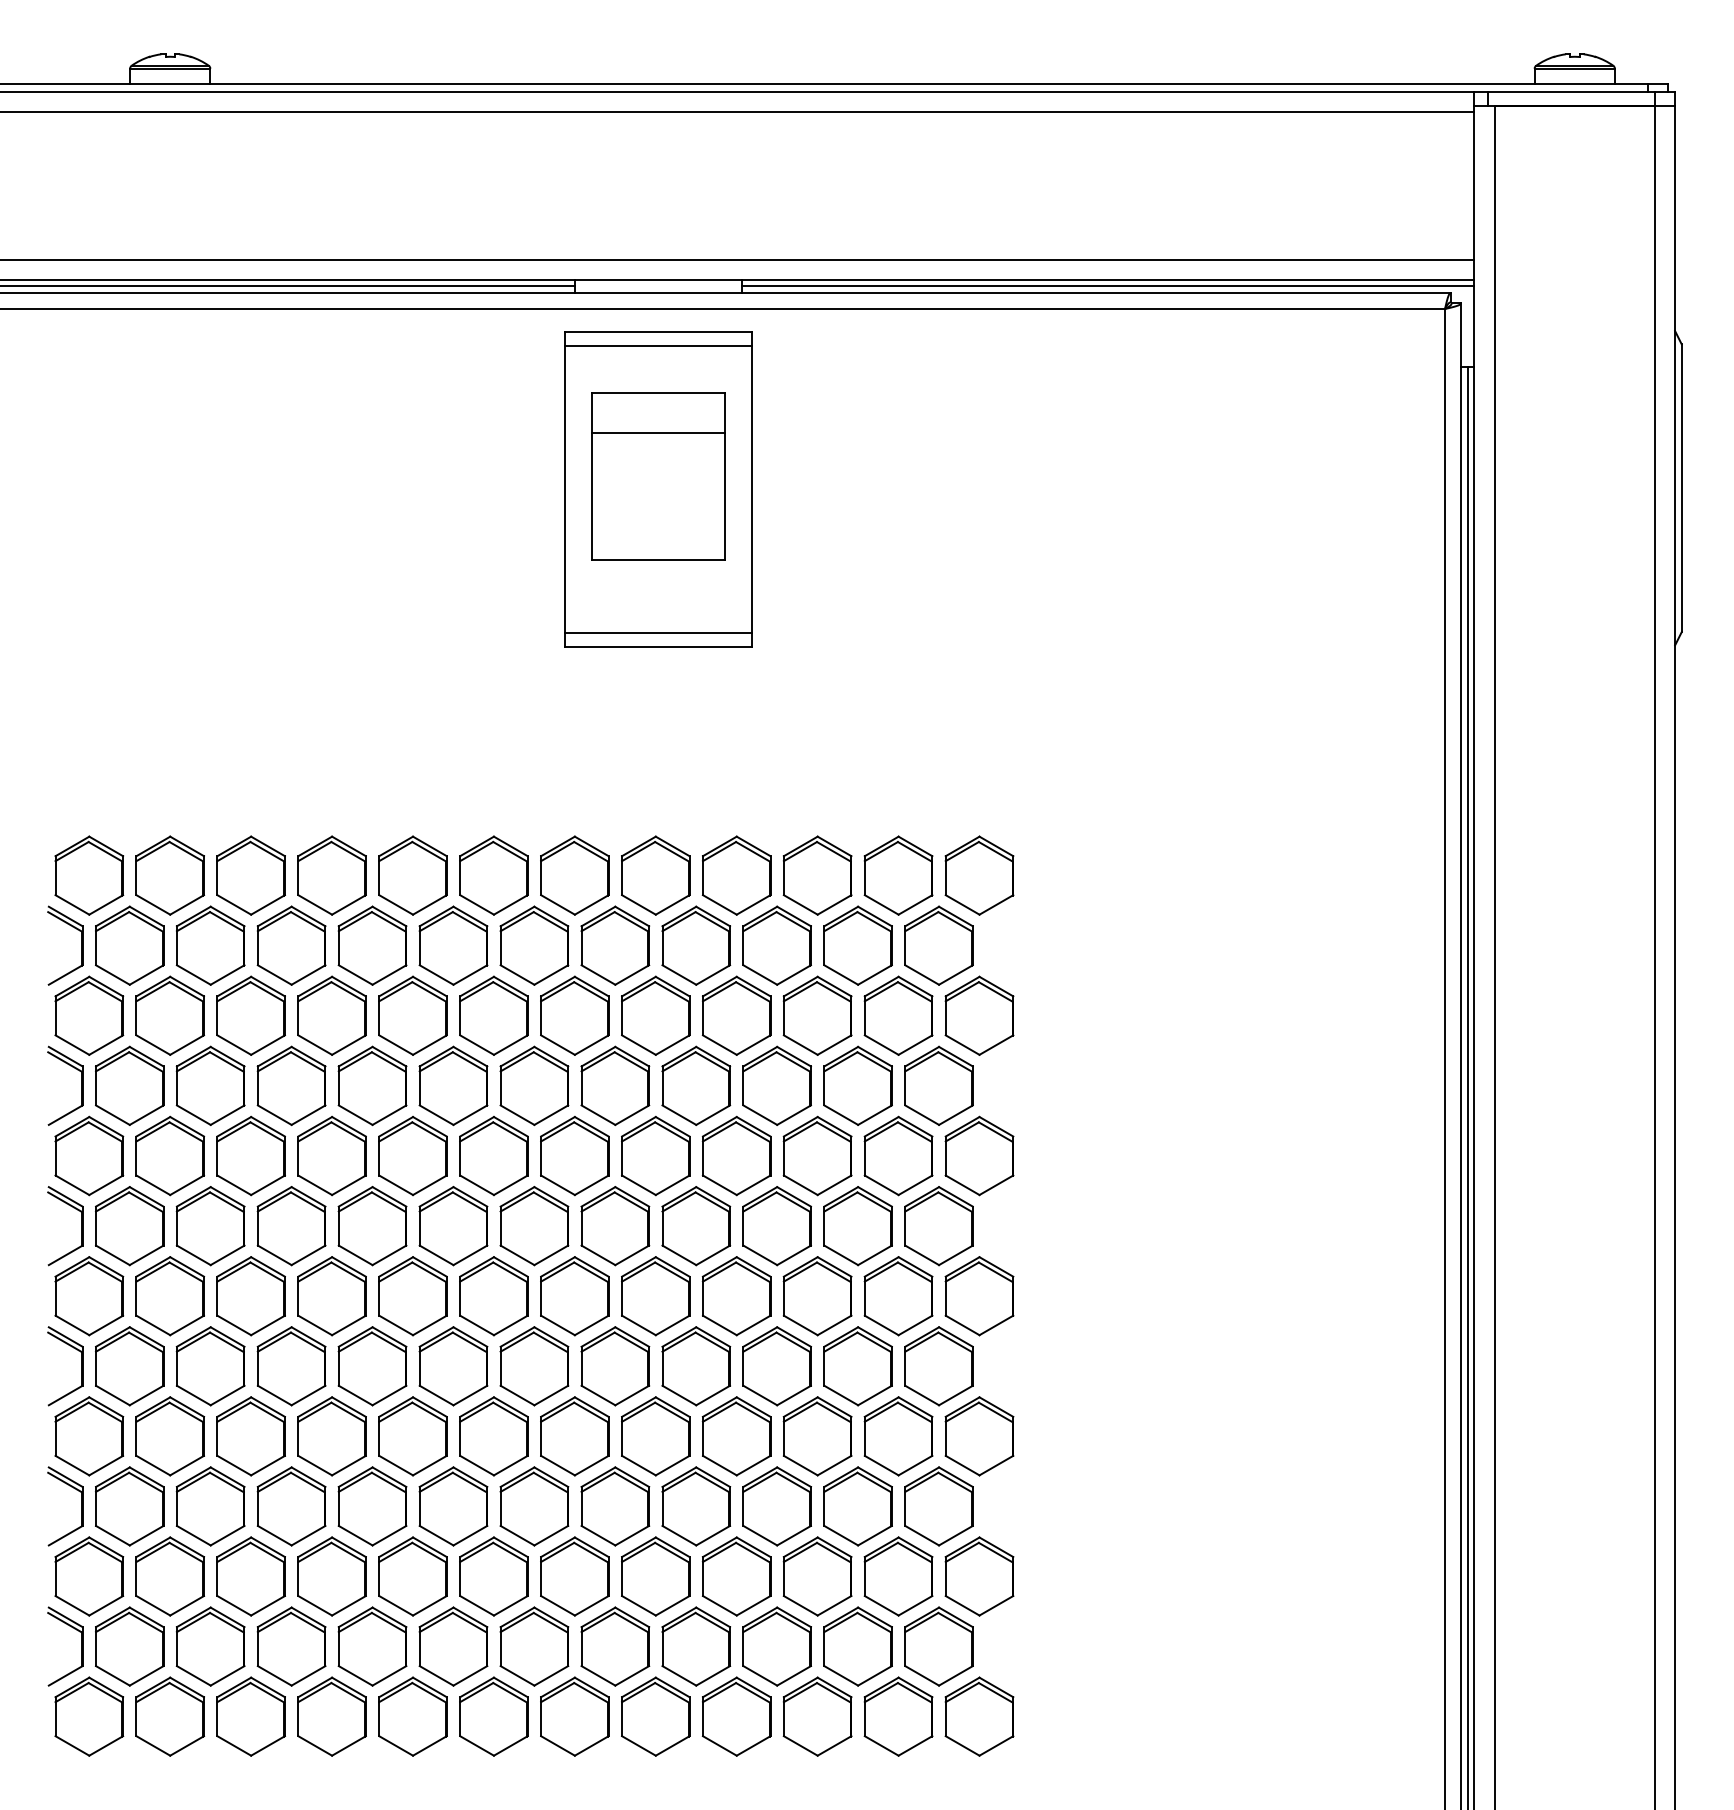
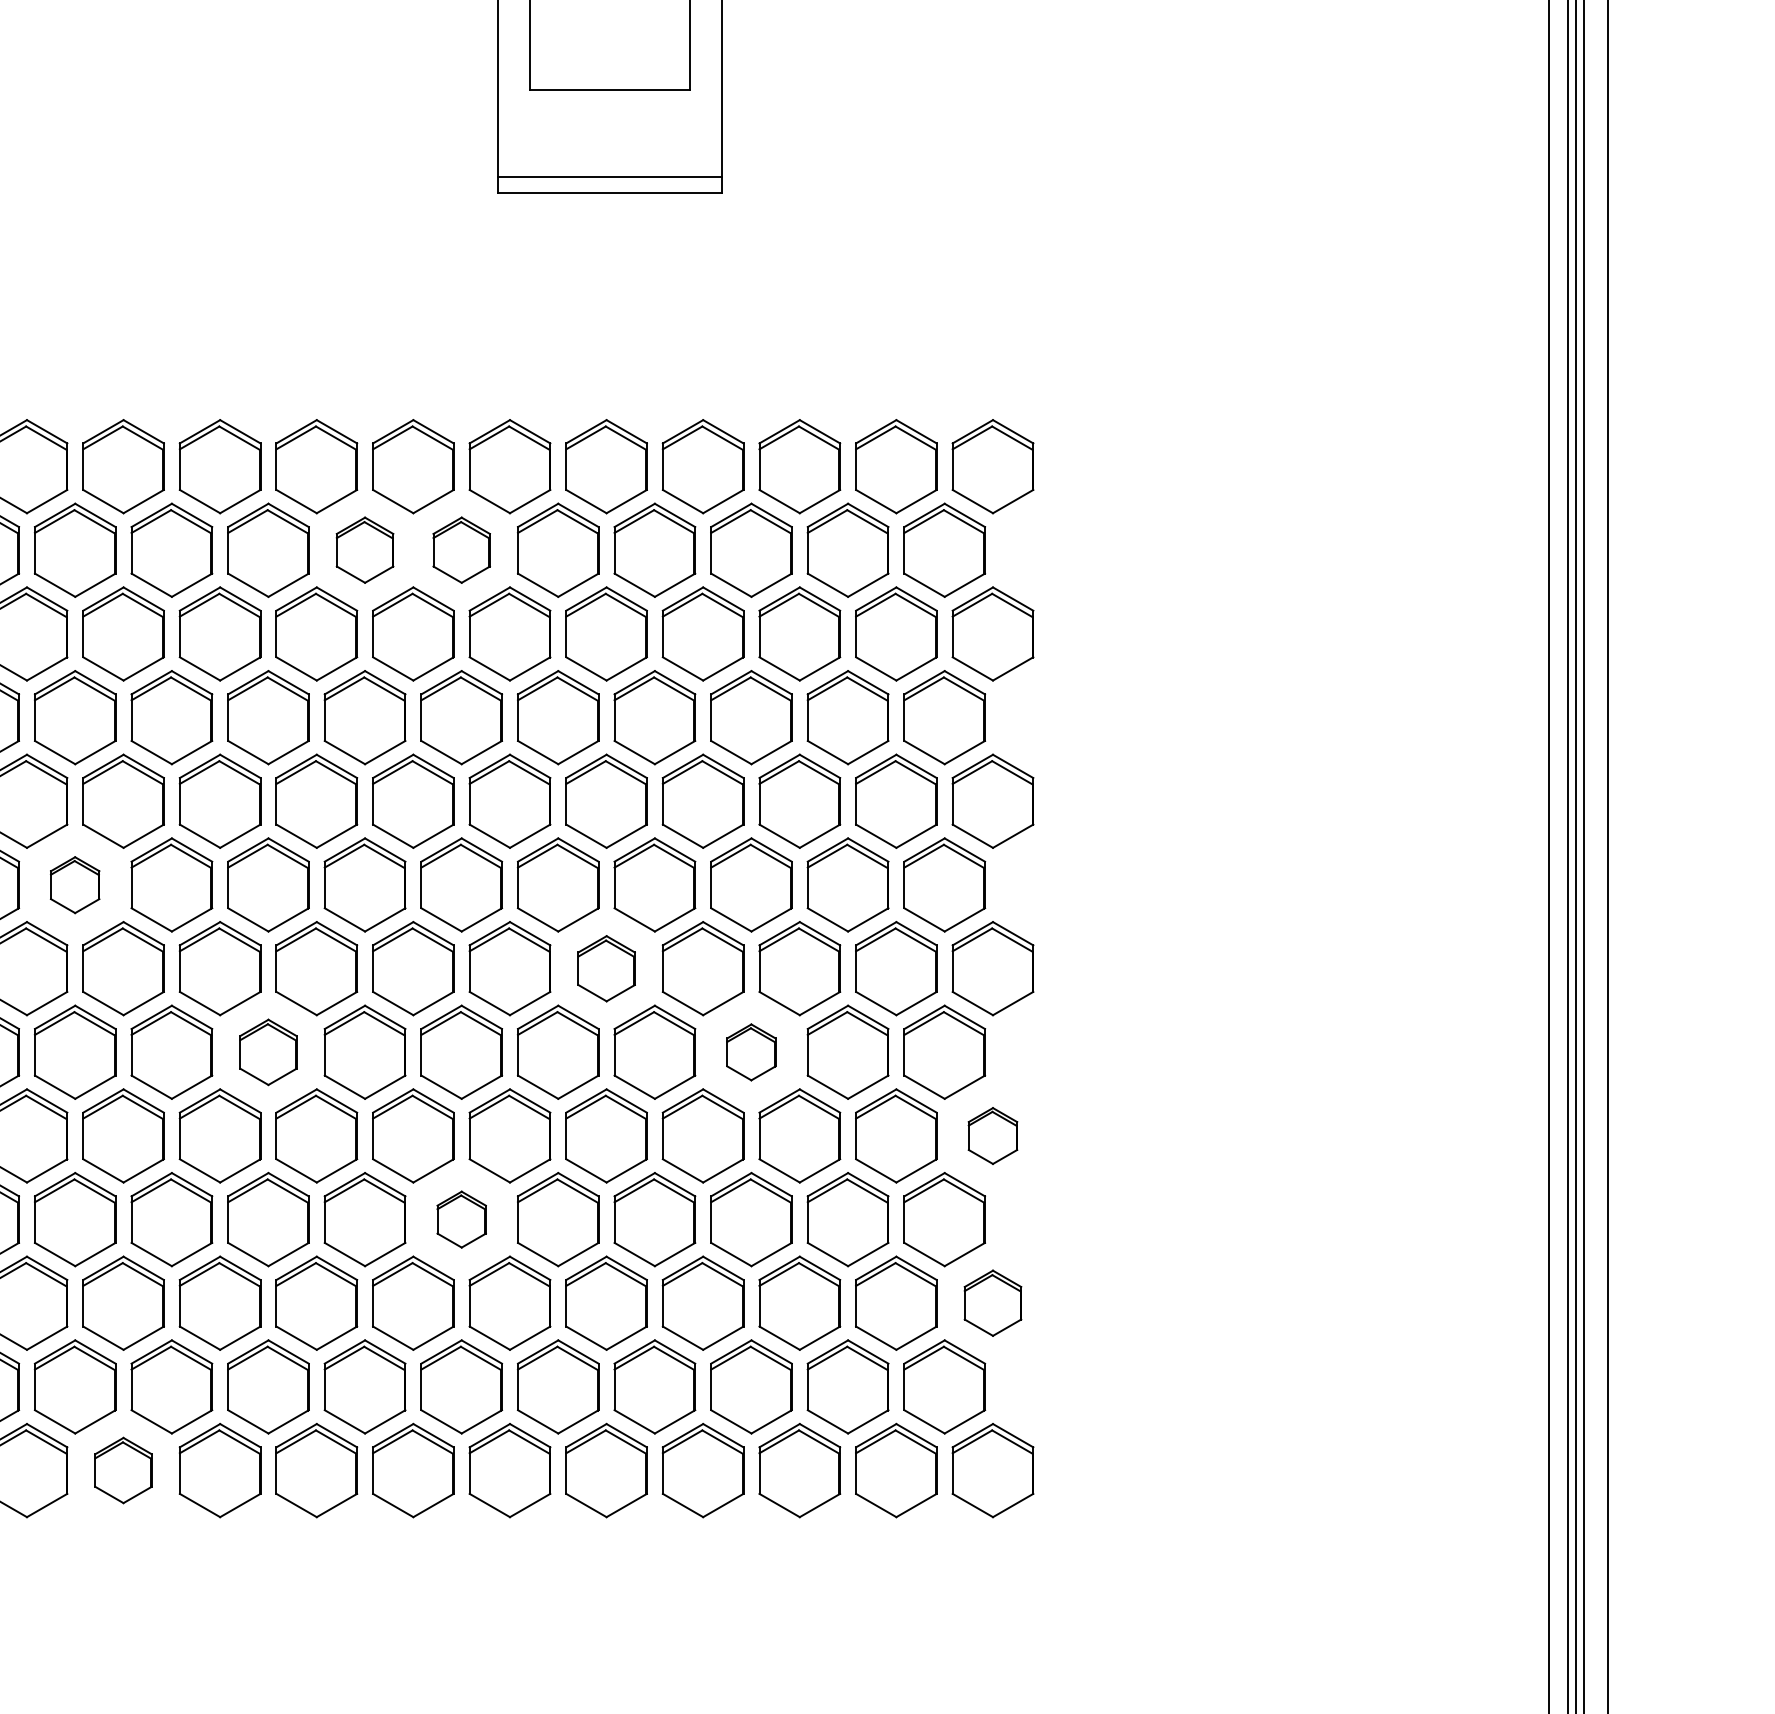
part: (453, 945) -> (365, 550), size x0.7
part: (534, 945) -> (461, 550), size x0.7
part: (210, 1226) -> (75, 885), size x0.6
part: (655, 1296) -> (606, 969), size x0.7
part: (372, 1366) -> (268, 1052), size x0.7
part: (776, 1366) -> (750, 1052), size x0.6
part: (979, 1436) -> (992, 1136), size x0.6
part: (534, 1506) -> (461, 1219), size x0.6
part: (979, 1576) -> (992, 1303), size x0.7
part: (250, 1716) -> (122, 1470), size x0.7

